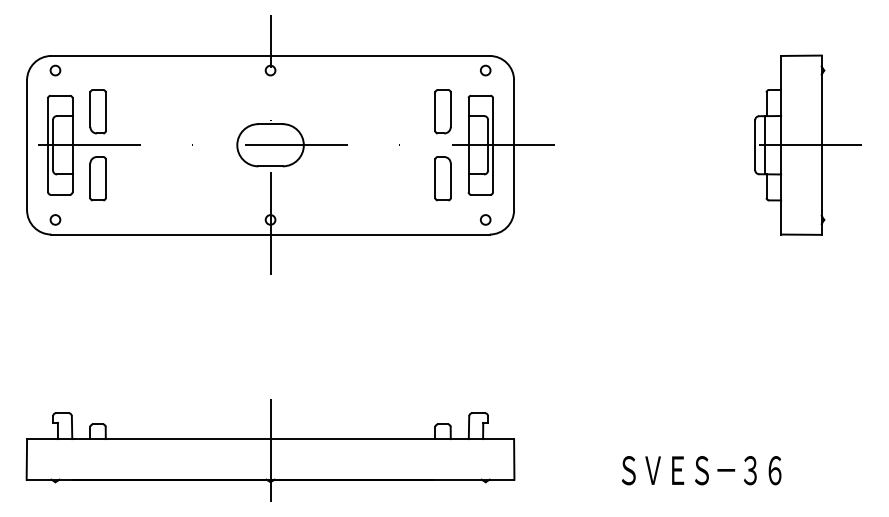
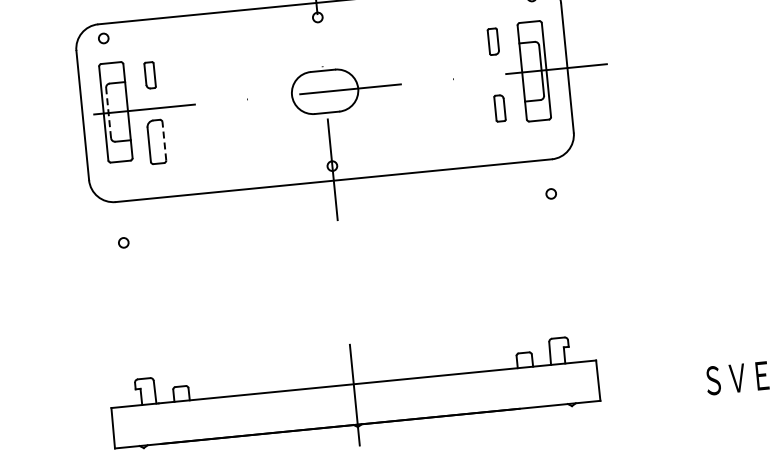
part: (97, 111) -> (149, 75), size x0.6
part: (442, 111) -> (492, 41), size x0.6
line: (53, 144) -> (108, 112), solid -> dashed
line: (105, 178) -> (164, 141), solid -> dashed
part: (442, 178) -> (499, 108), size x0.6
circle: (55, 219) -> (123, 242), moved
circle: (485, 219) -> (551, 193), moved

